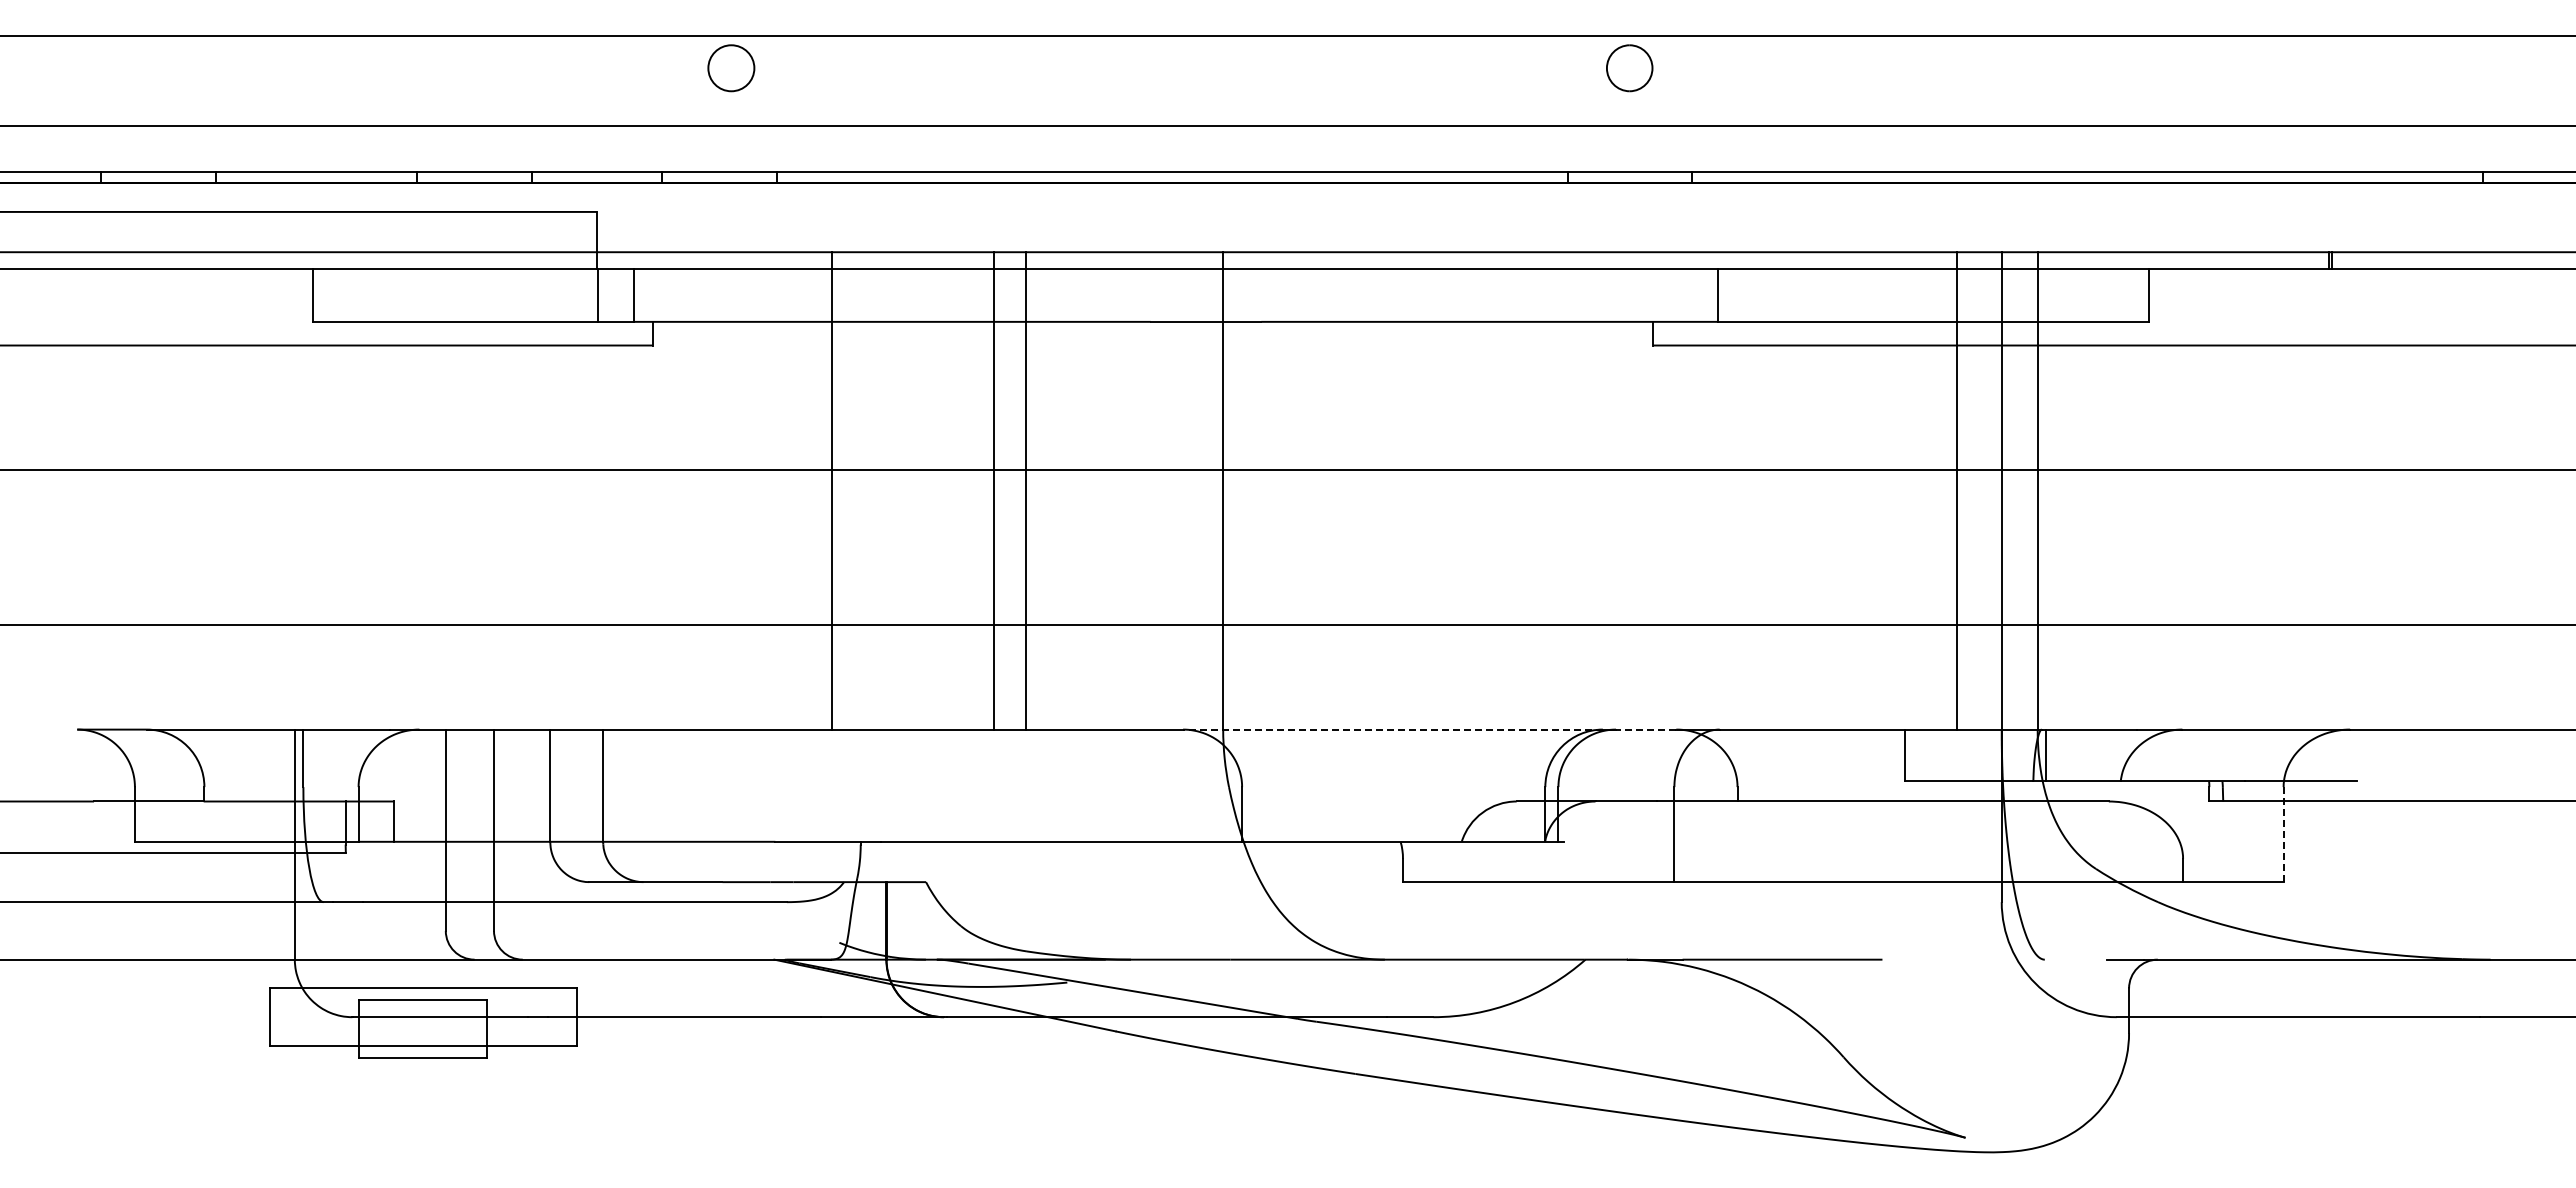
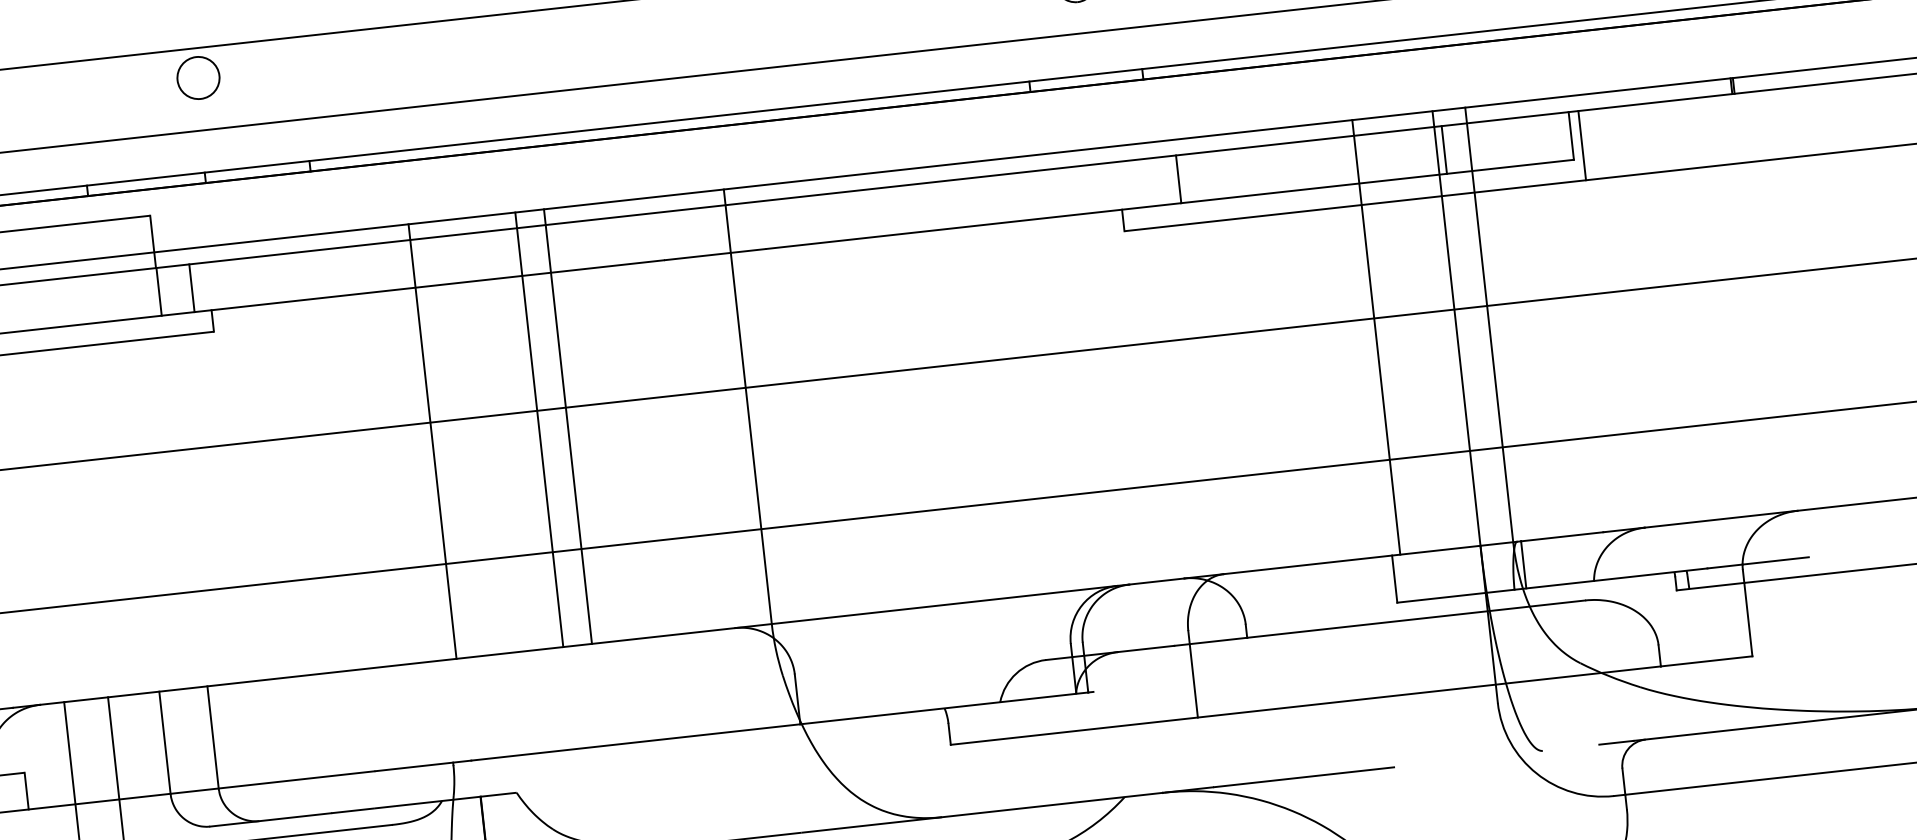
circle: (731, 68) -> (198, 78), moved
line: (2009, 295) -> (1443, 149), added
line: (2160, 307) -> (1582, 145), added
line: (831, 490) -> (432, 441), moved
line: (1956, 490) -> (1376, 337), moved
line: (1392, 729) -> (925, 606), dashed -> solid
line: (1645, 729) -> (1156, 581), dashed -> solid
line: (2283, 834) -> (1747, 612), dashed -> solid

